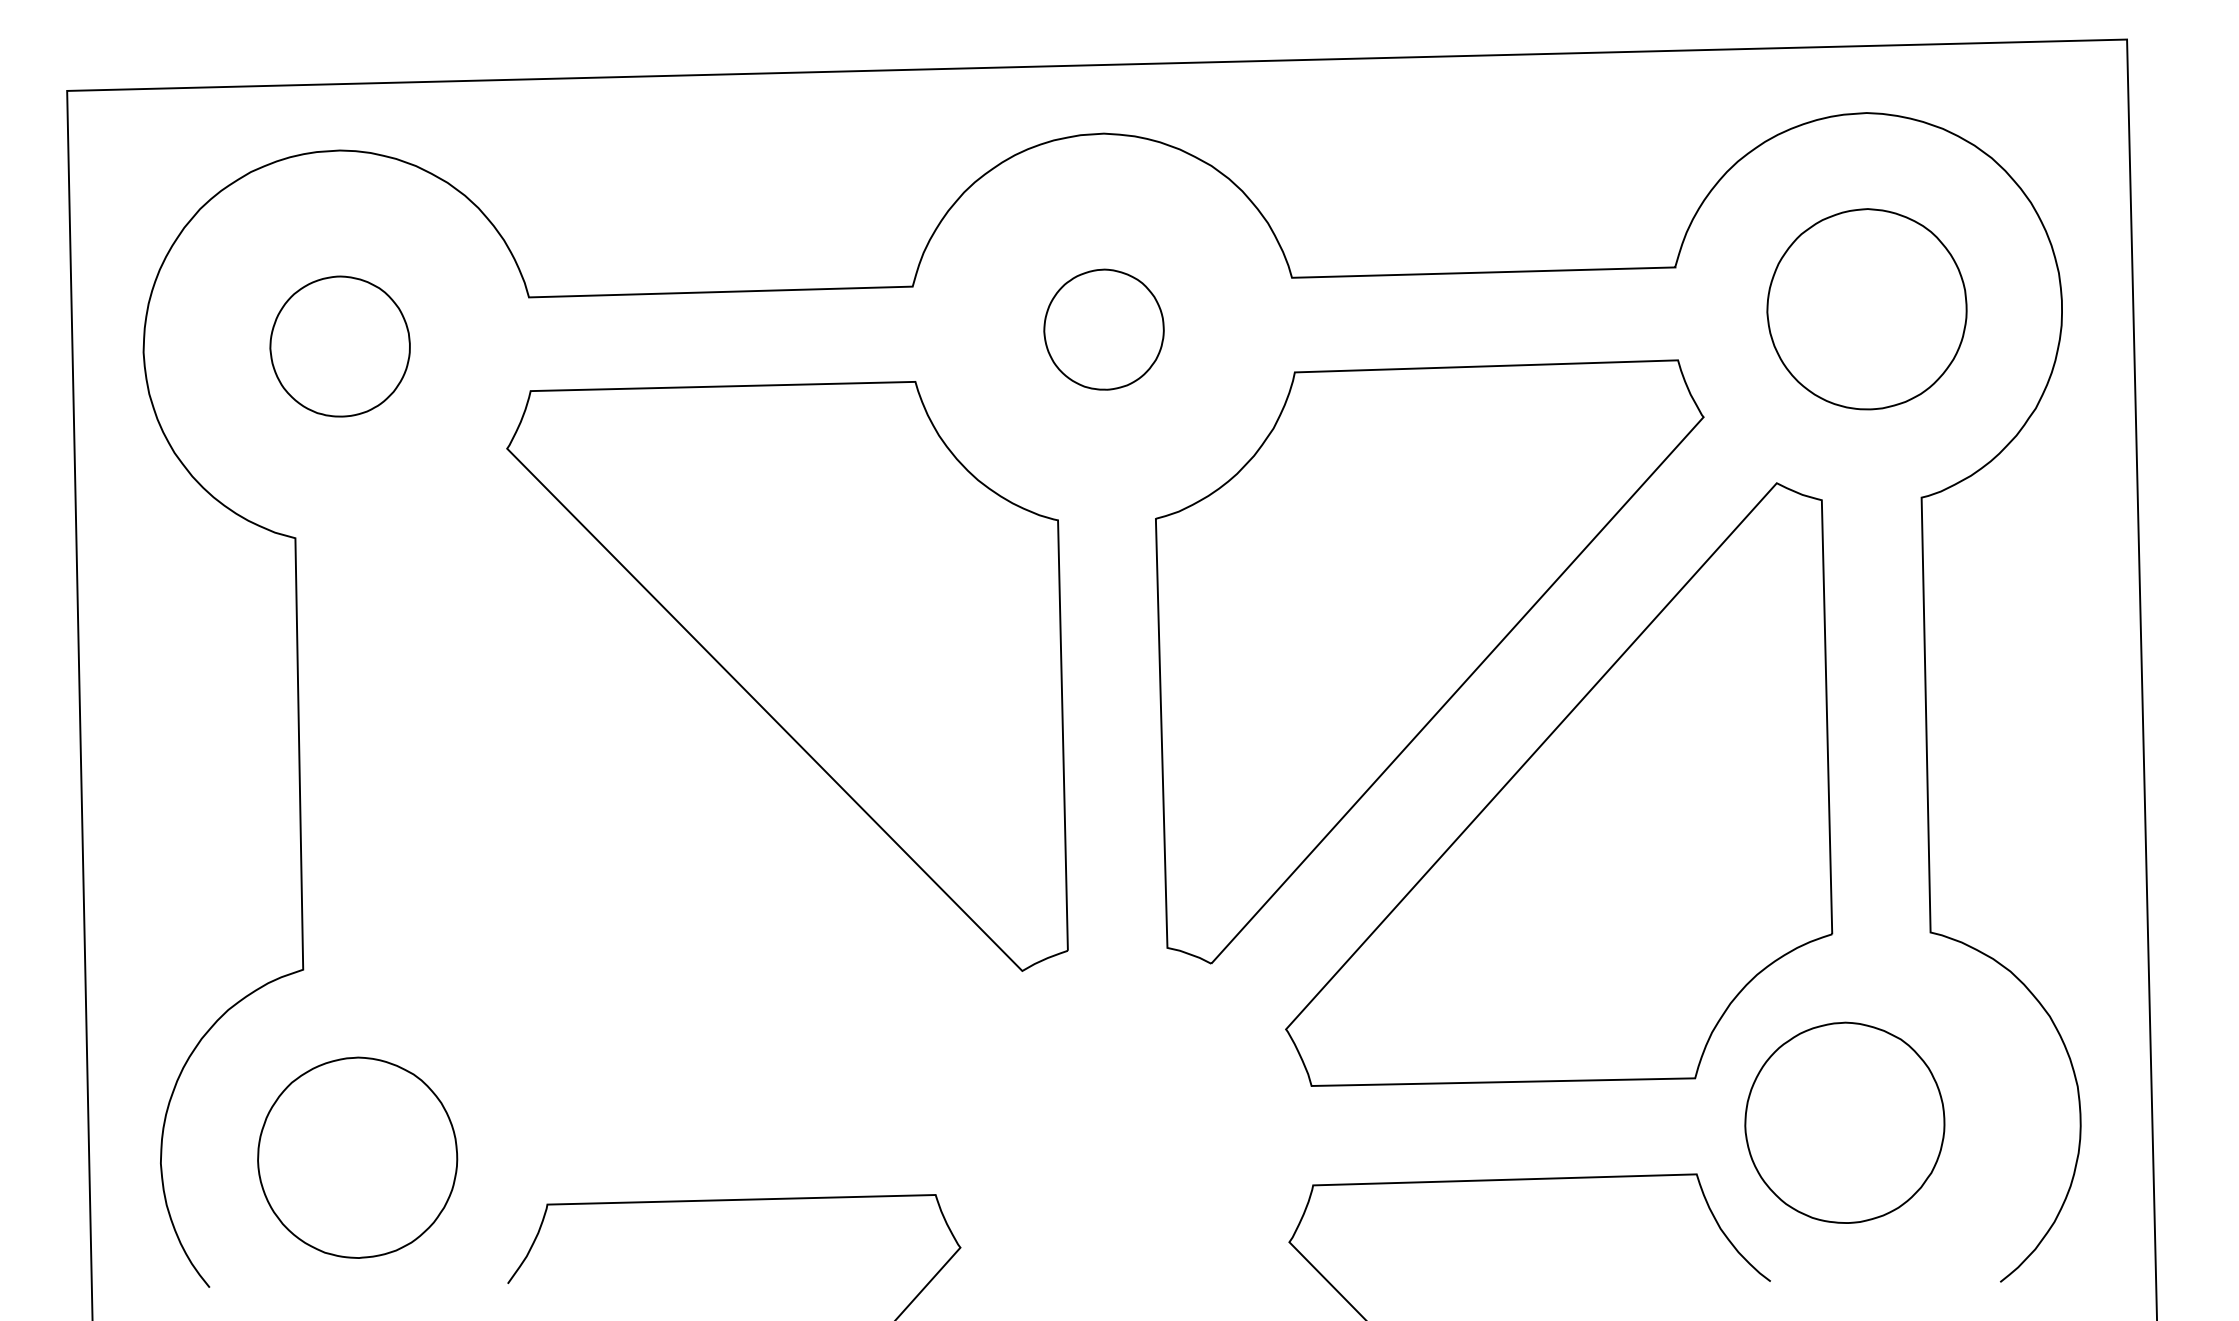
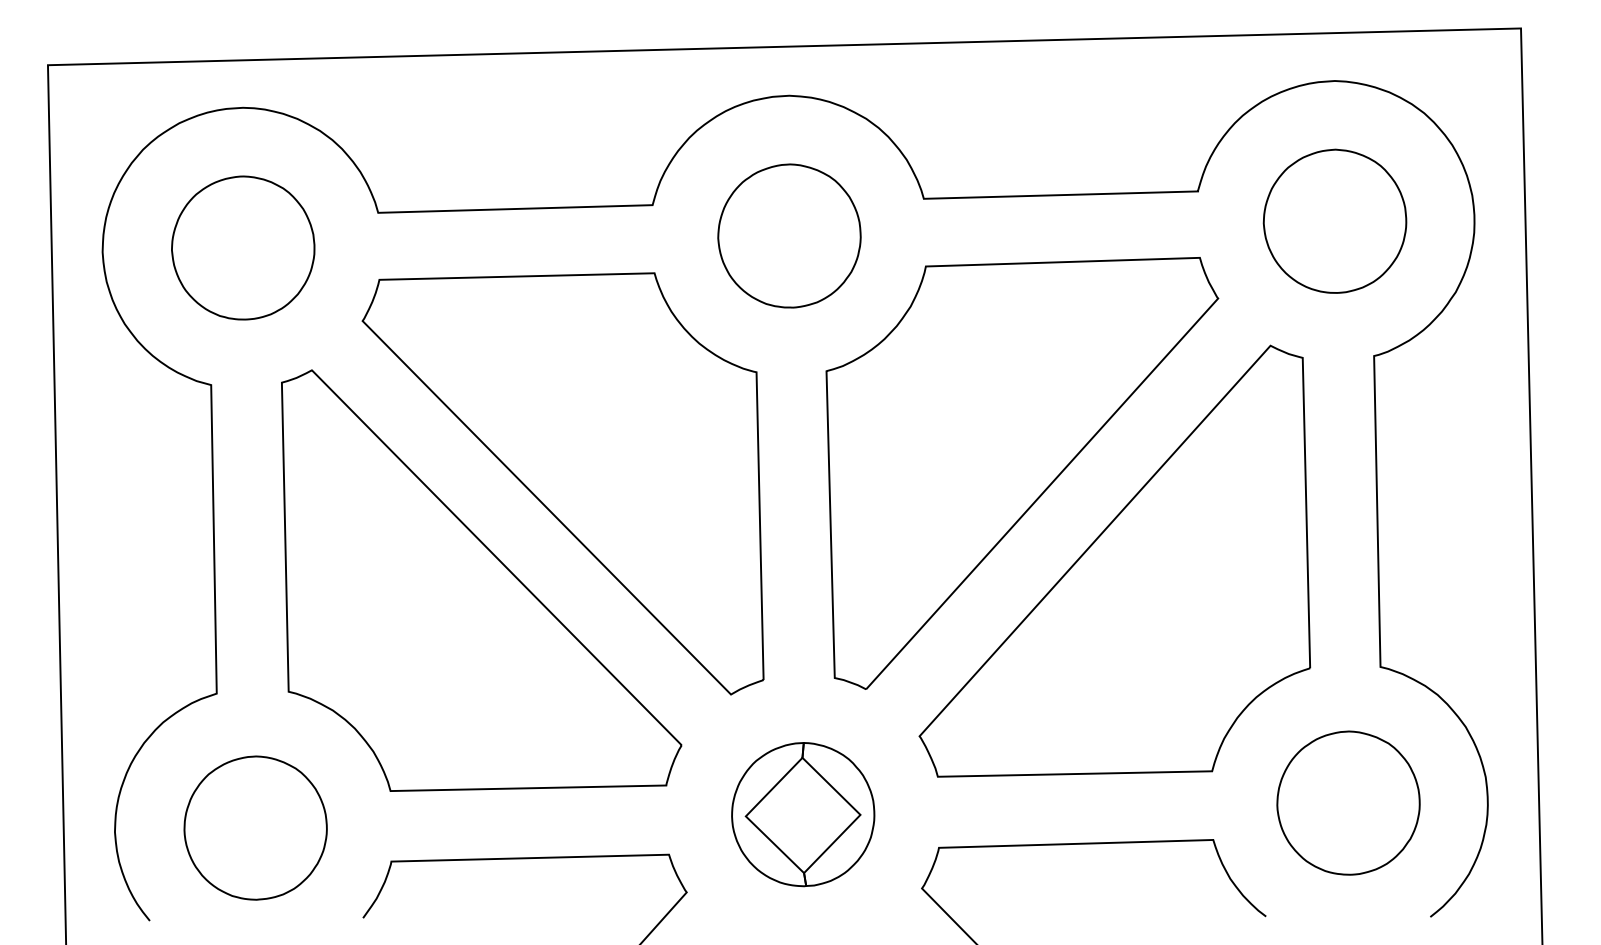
part: (1103, 329) -> (789, 235), size x1.67
part: (339, 346) -> (242, 247), size x1.43
part: (673, 811) -> (481, 580), added
part: (1844, 1122) -> (1348, 802), moved
part: (1122, 1138) -> (802, 814), added

